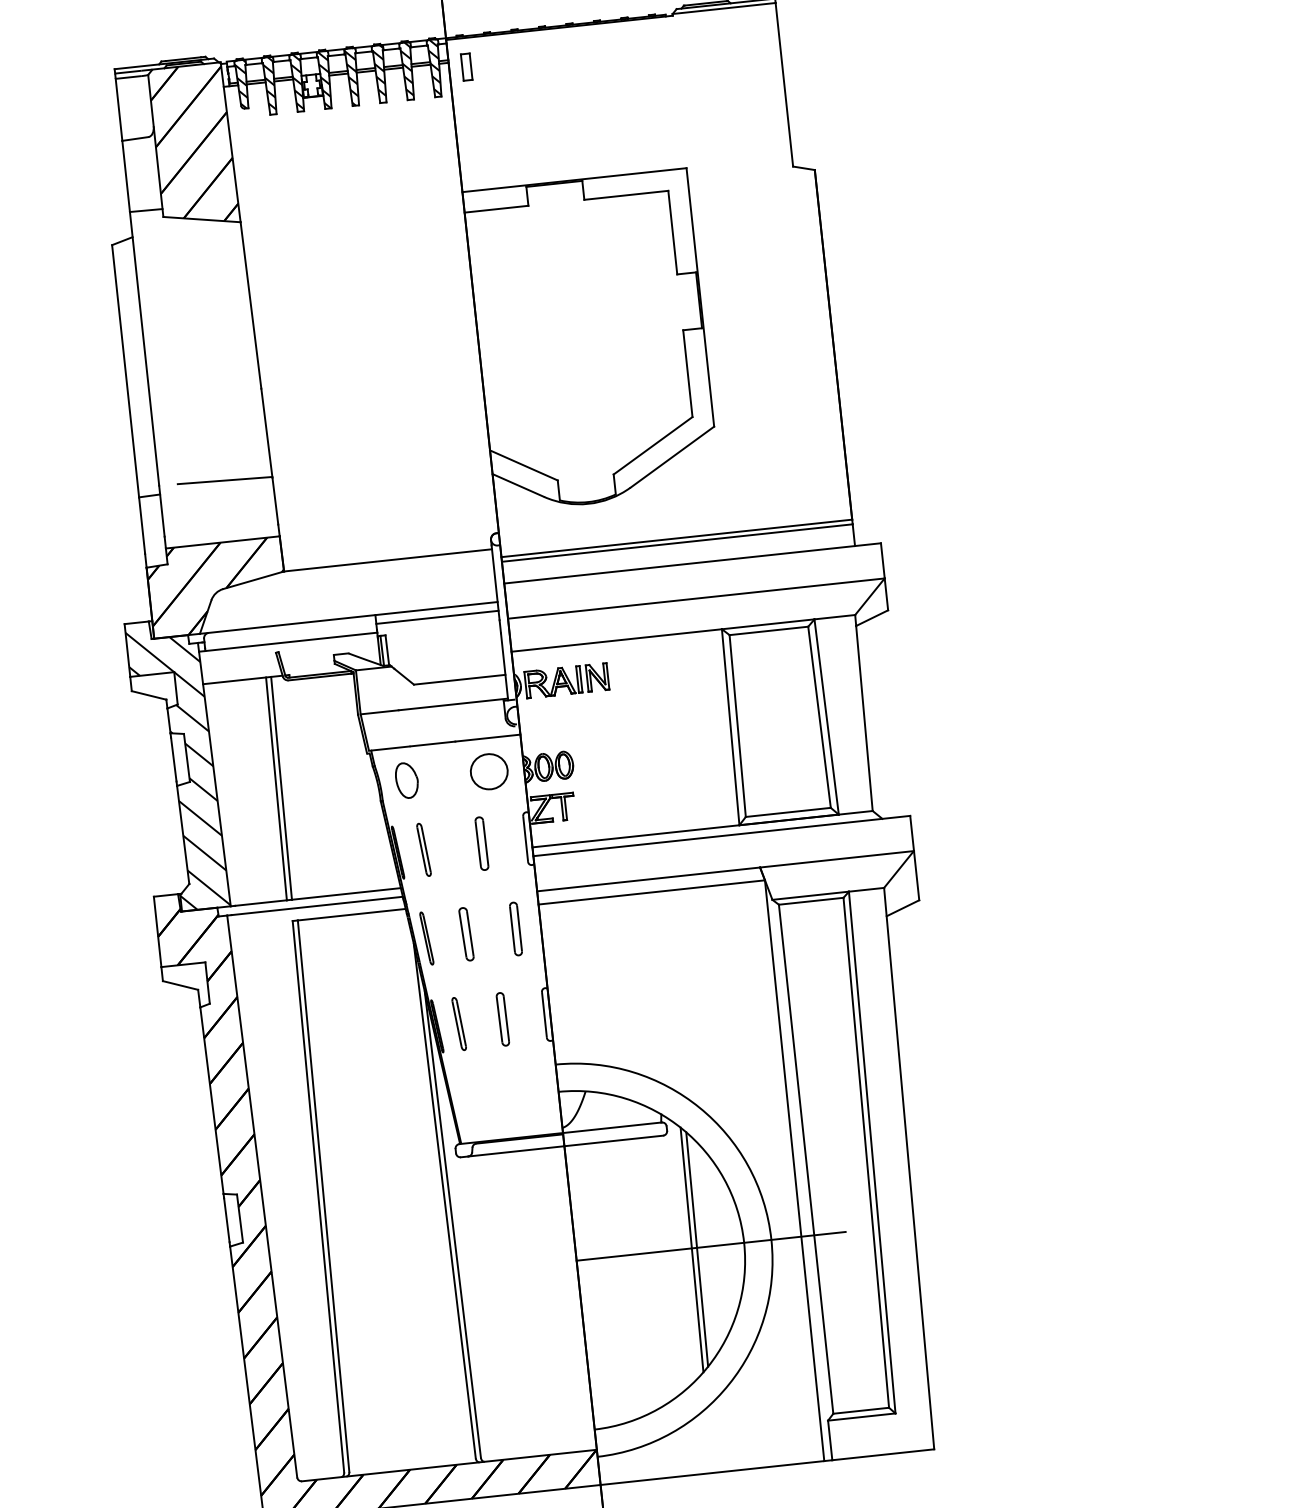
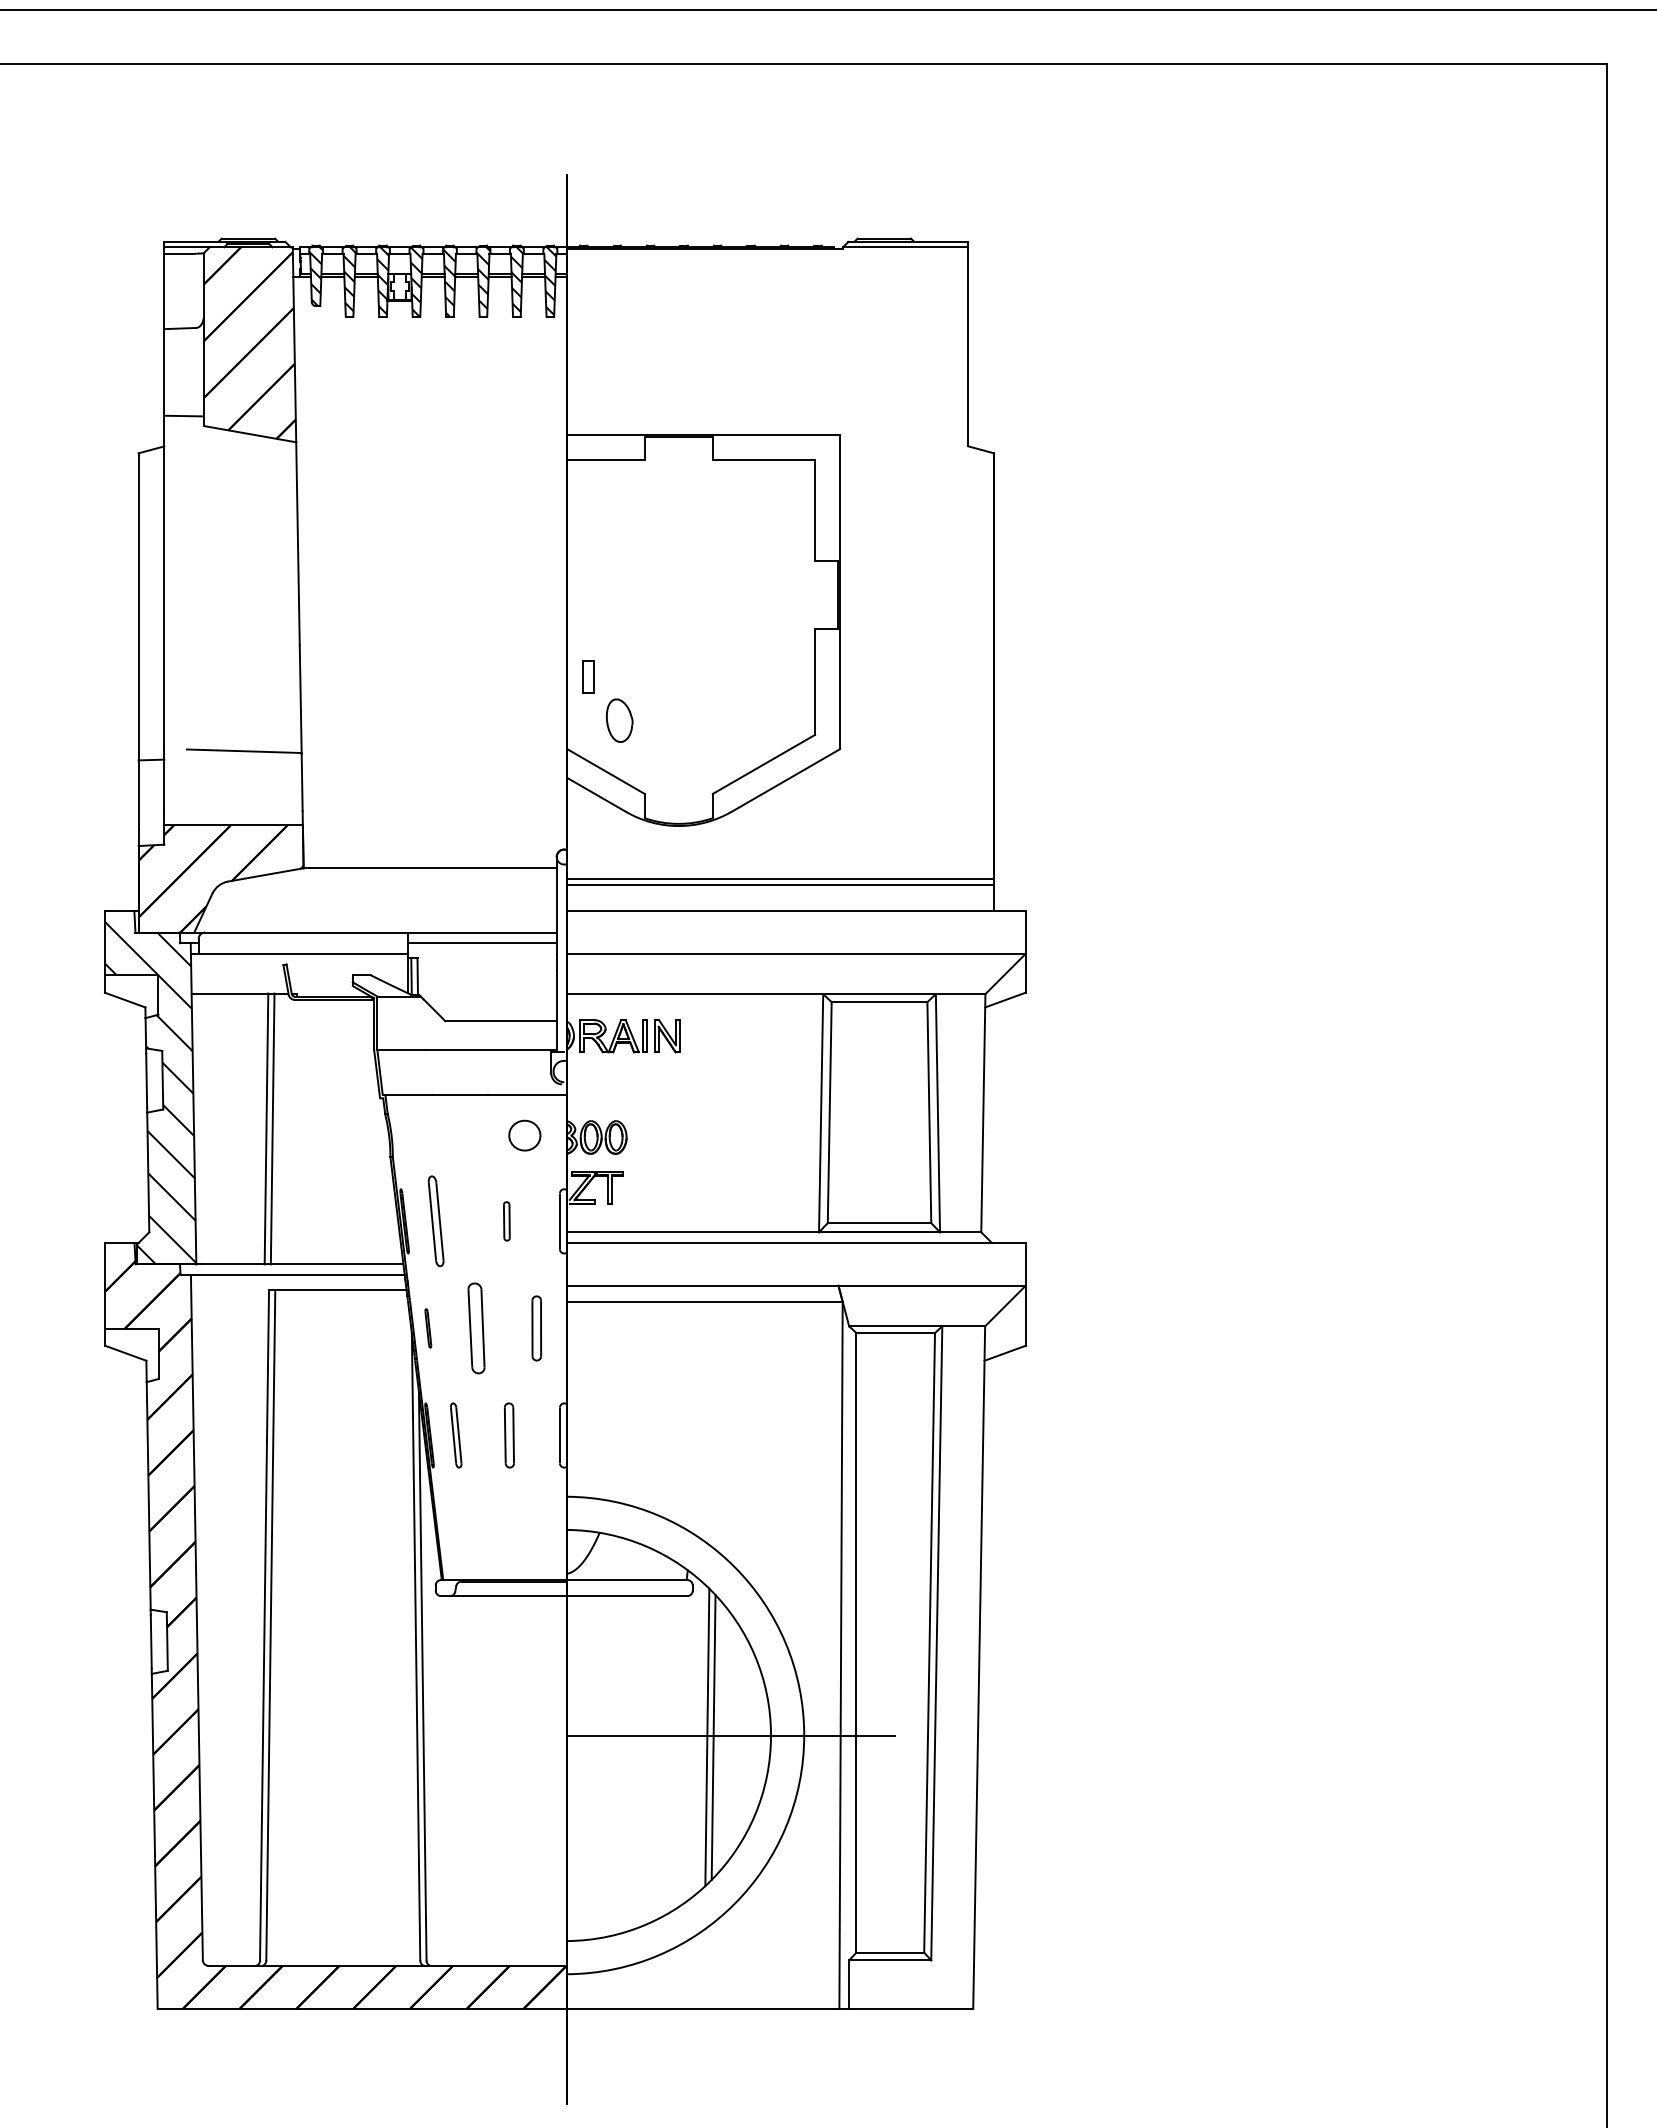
part: (466, 66) -> (588, 676), moved
part: (488, 771) -> (524, 1135), size x0.7
part: (406, 780) -> (619, 720), moved
part: (481, 843) -> (506, 1221), size x0.6
part: (424, 849) -> (436, 1221), size x1.4
part: (466, 934) -> (476, 1328), size x1.4
part: (427, 938) -> (428, 1328), size x0.6

